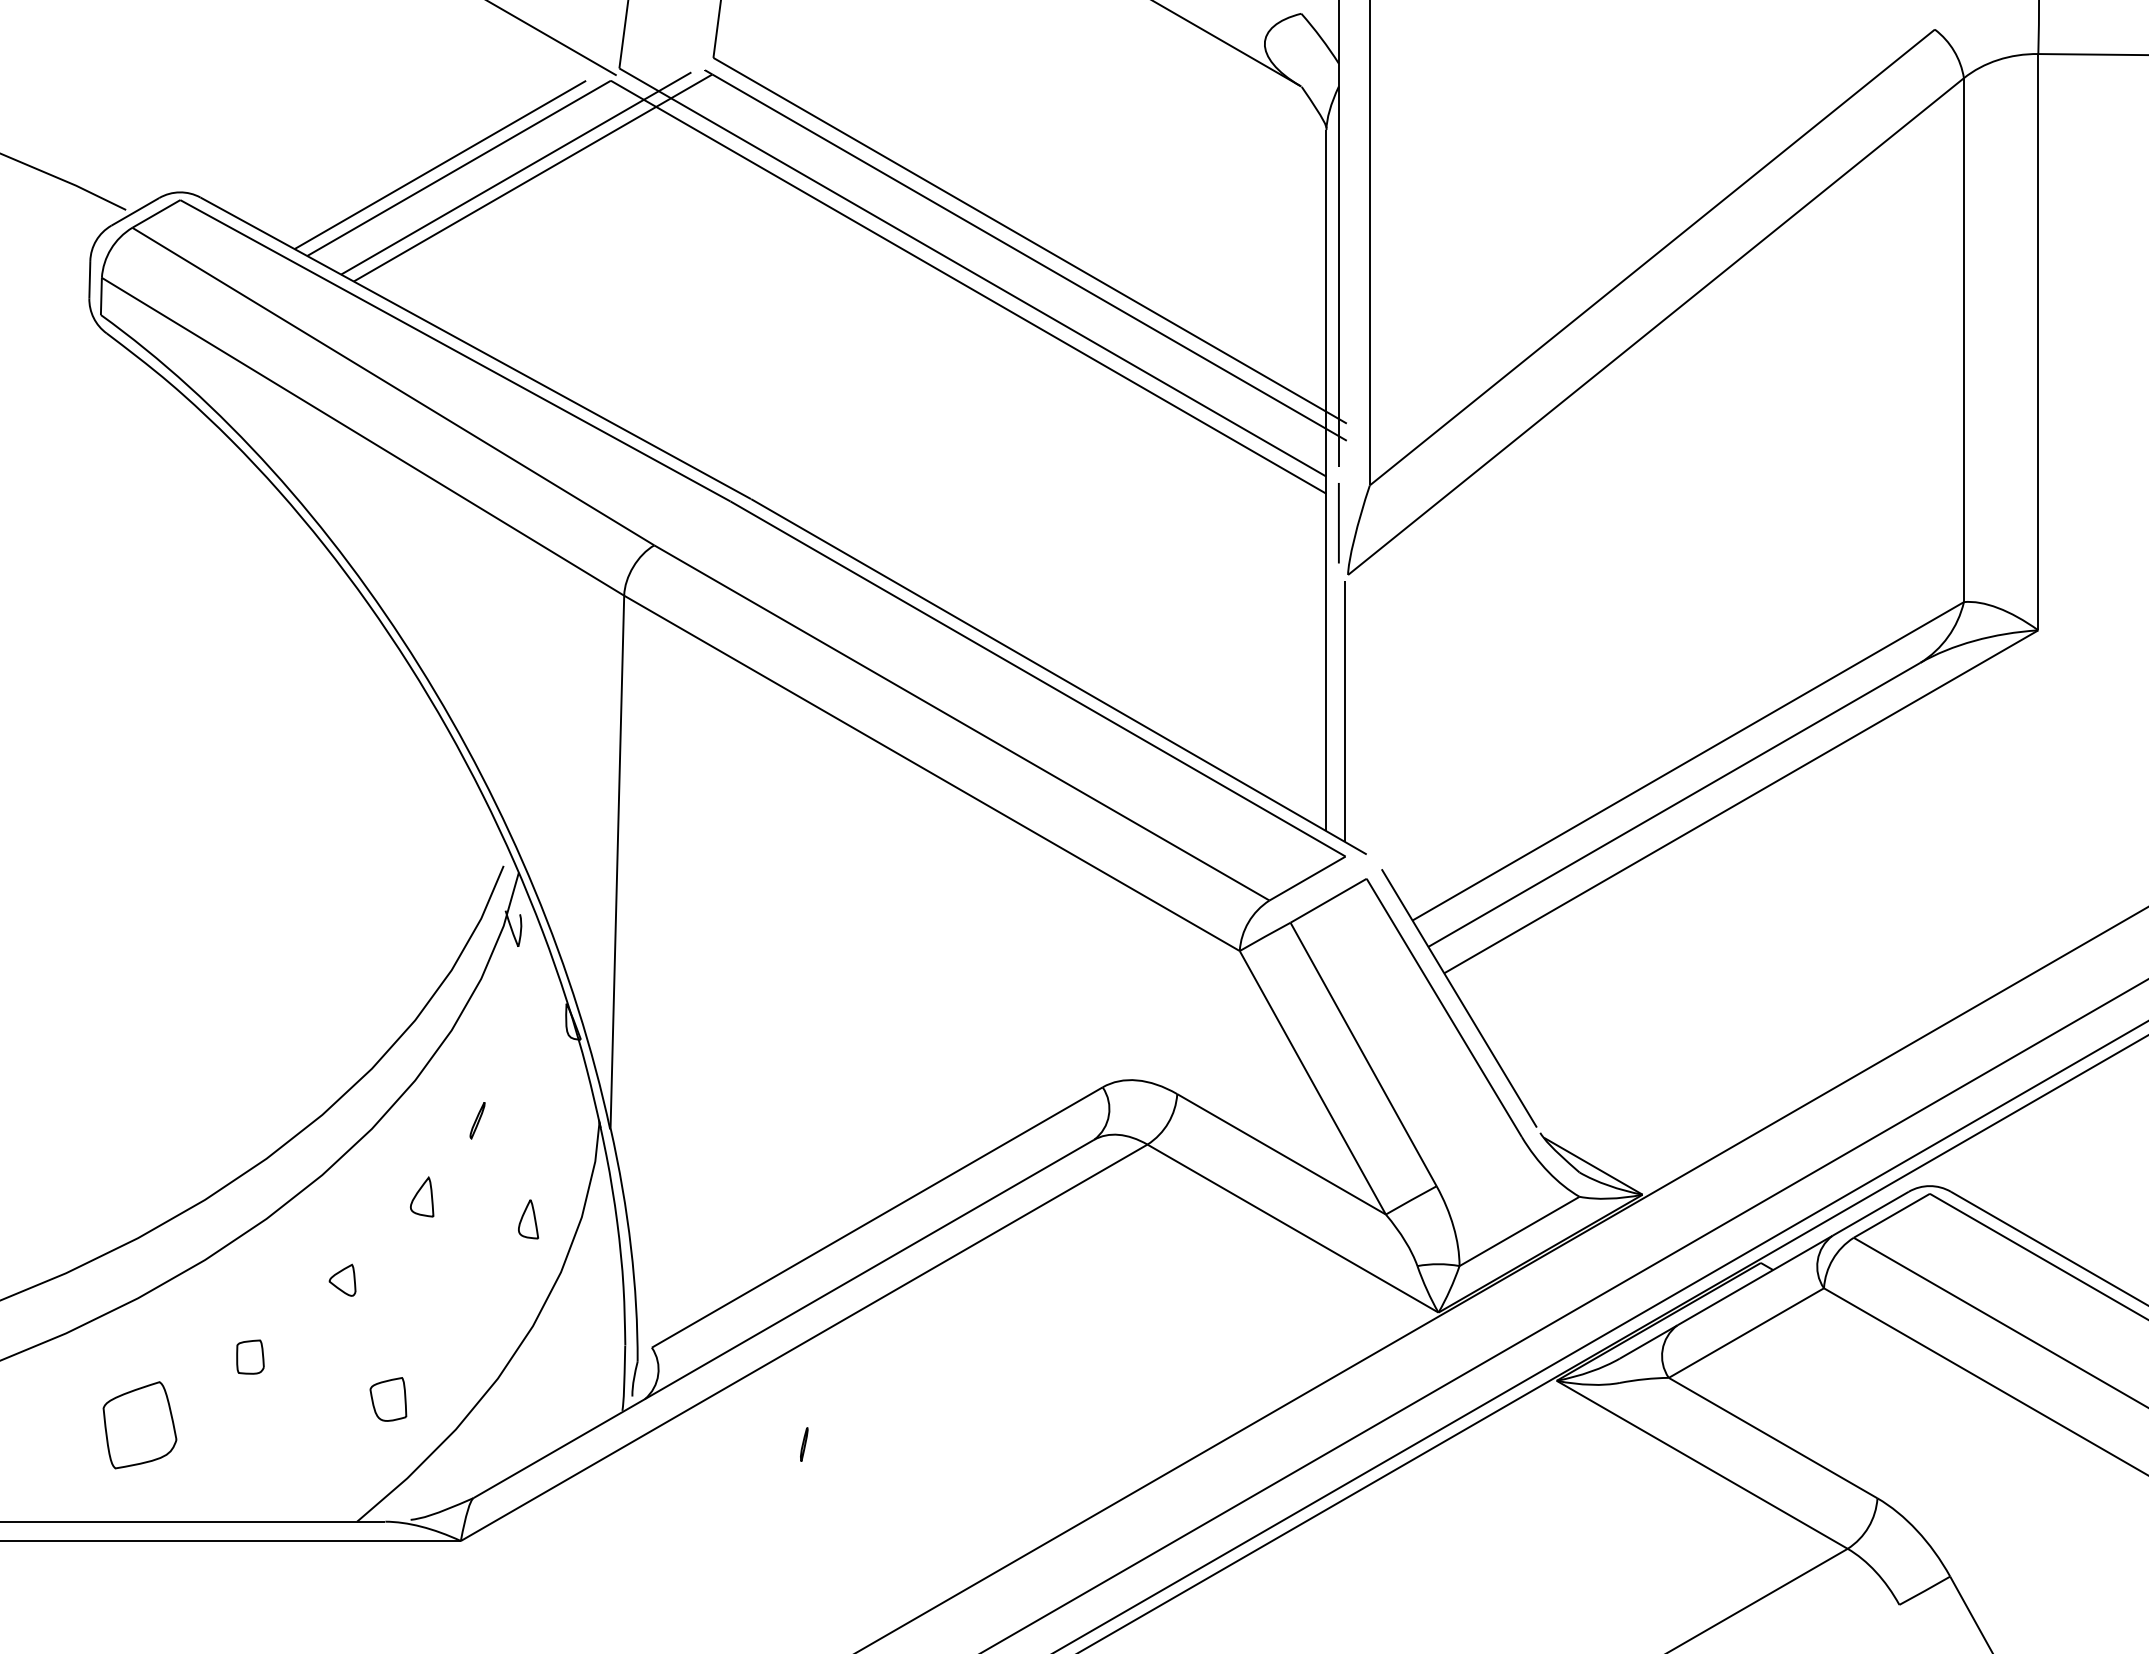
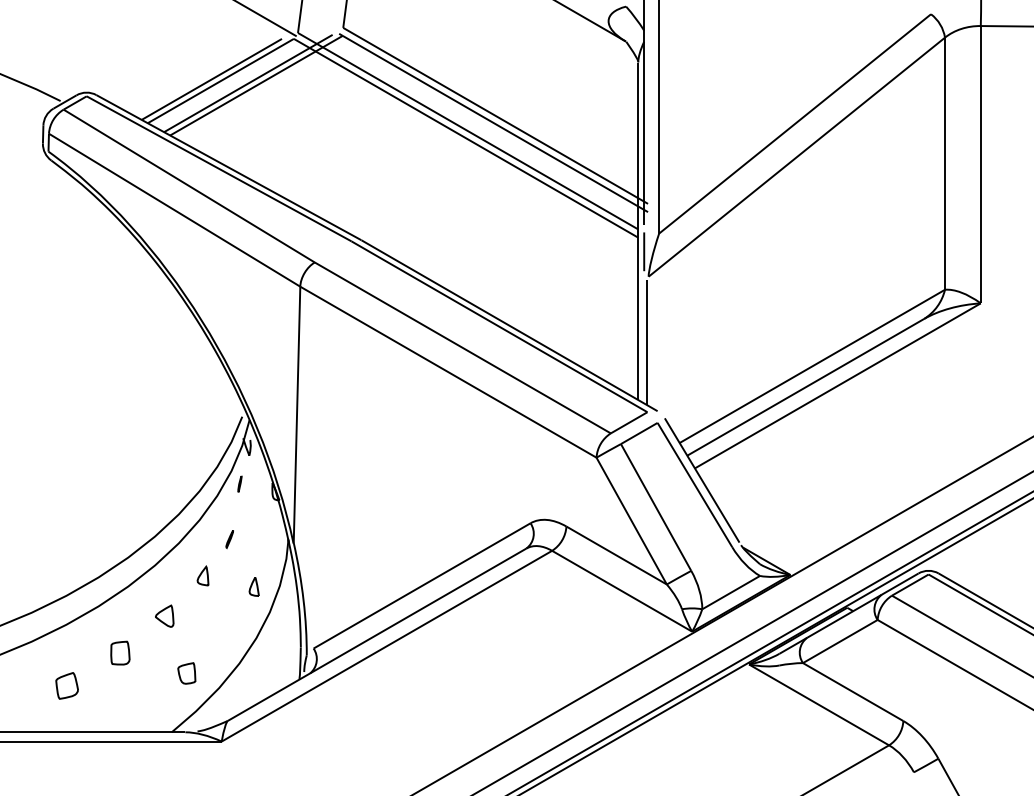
part: (341, 1278) -> (164, 615), size x1.43
part: (250, 1355) -> (120, 652), size x1.43
part: (138, 1424) -> (66, 685), size x0.62
part: (803, 1443) -> (239, 483), moved

